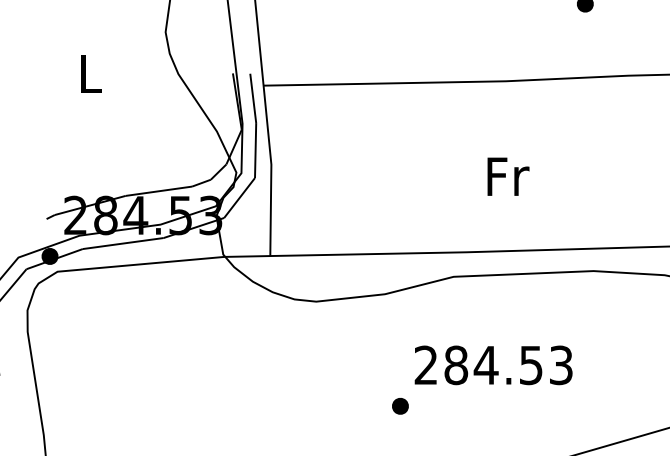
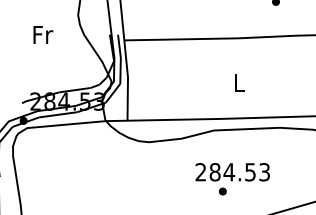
text: (92, 73) -> (43, 34), L -> Fr
text: (507, 177) -> (239, 83), Fr -> L
part: (399, 406) -> (222, 191), moved

